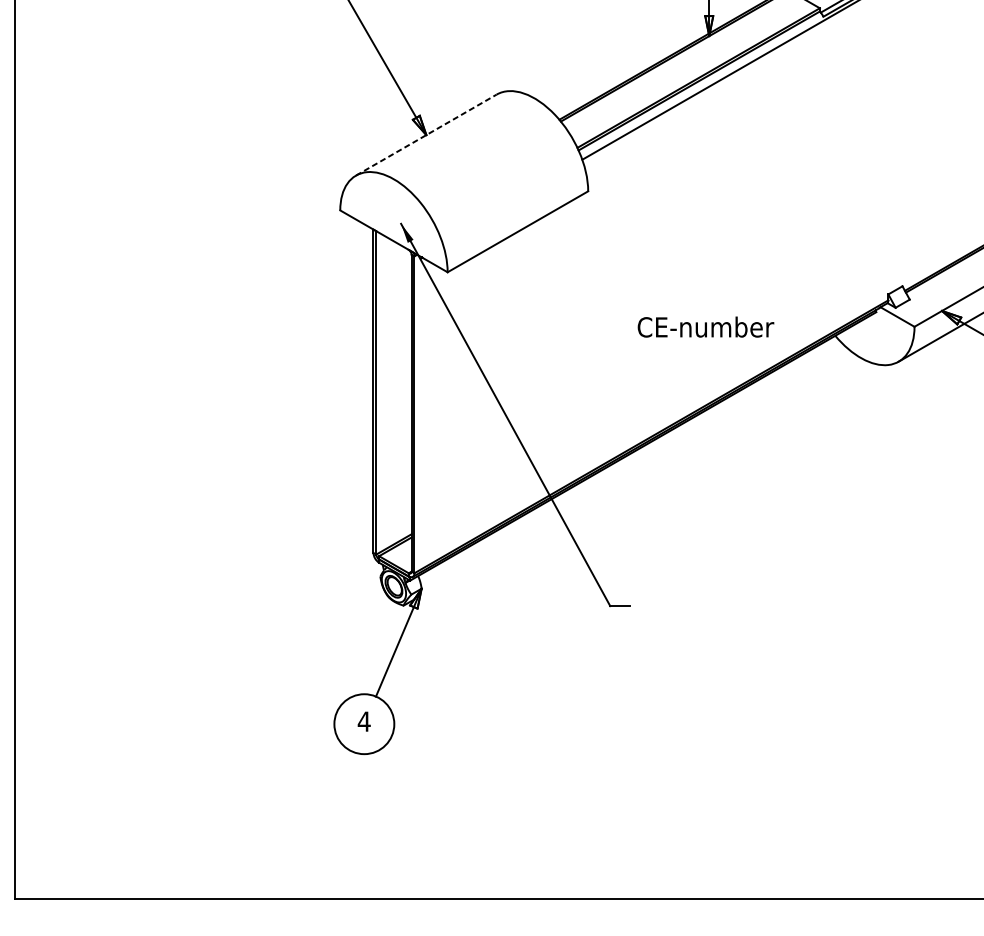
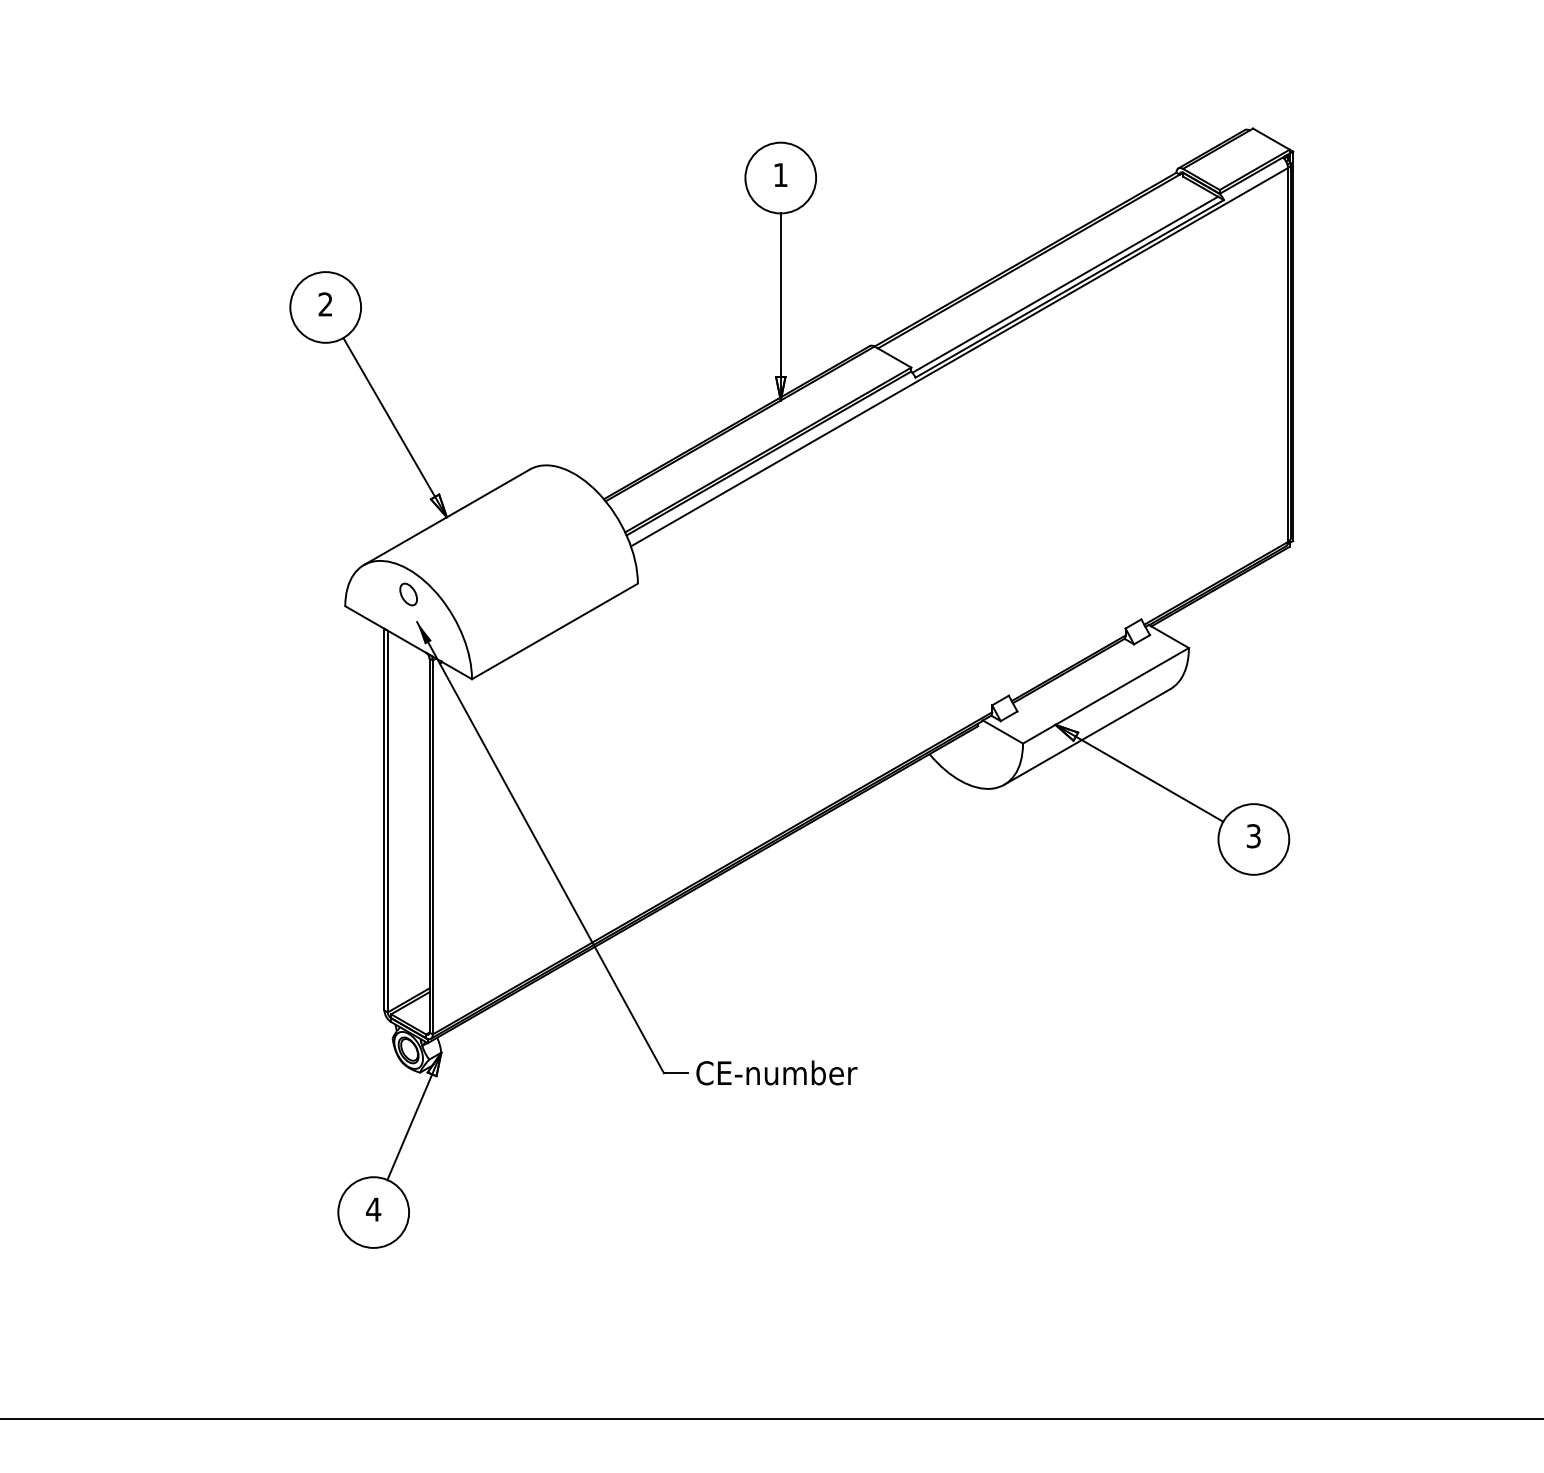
line: (426, 135) -> (446, 517), dashed -> solid
part: (393, 200) -> (408, 594), added
text: (705, 326) -> (776, 1072), moved

